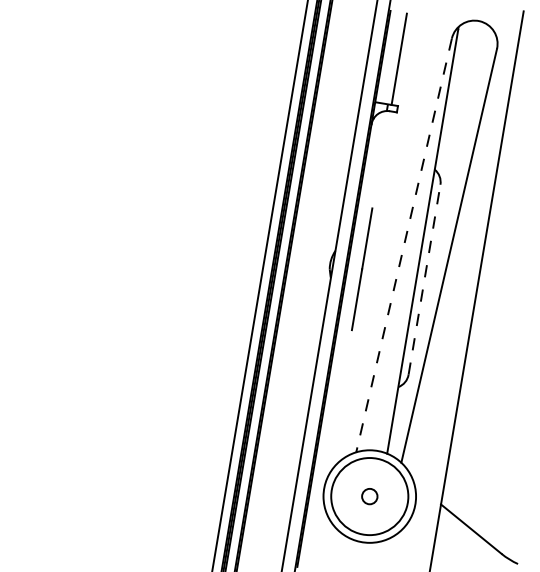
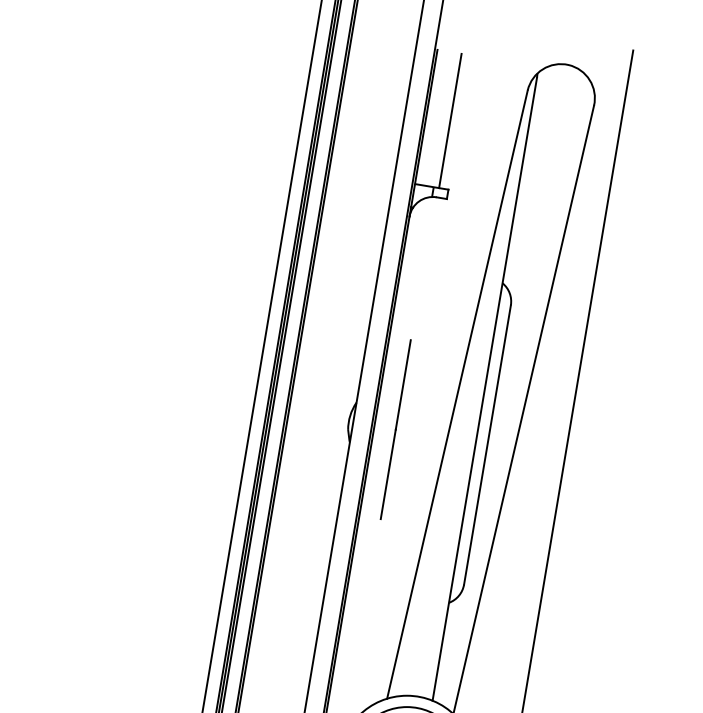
line: (403, 245) -> (456, 394), dashed -> solid
line: (424, 279) -> (487, 444), dashed -> solid

